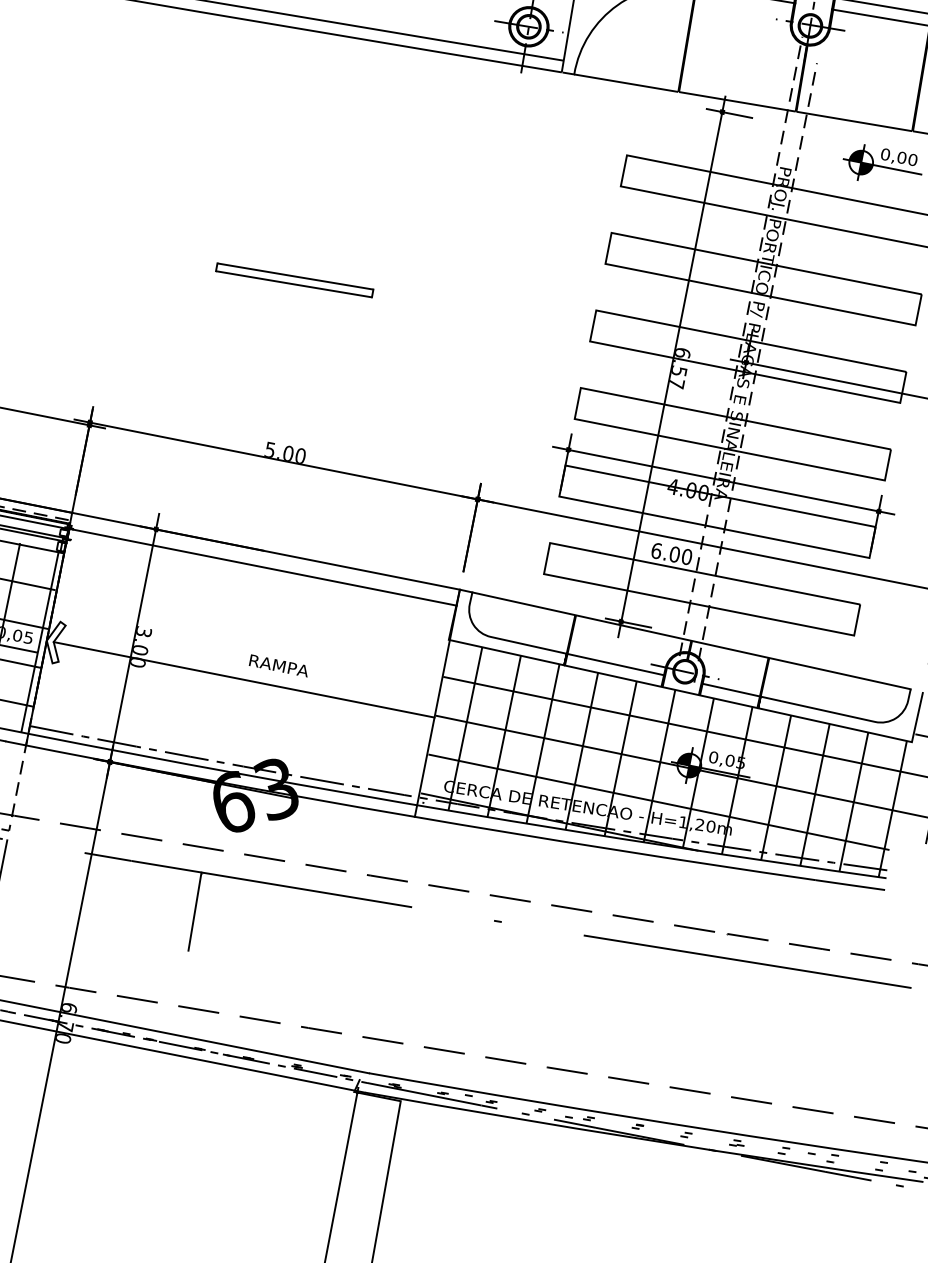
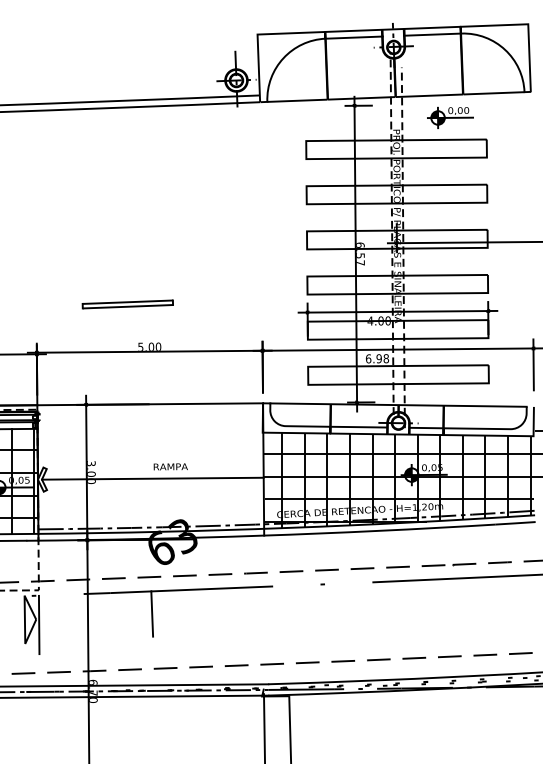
part: (294, 280) -> (127, 304), moved
text: (680, 555) -> (382, 358), 6.00 -> 6.98
line: (264, 567) -> (151, 413), removed

